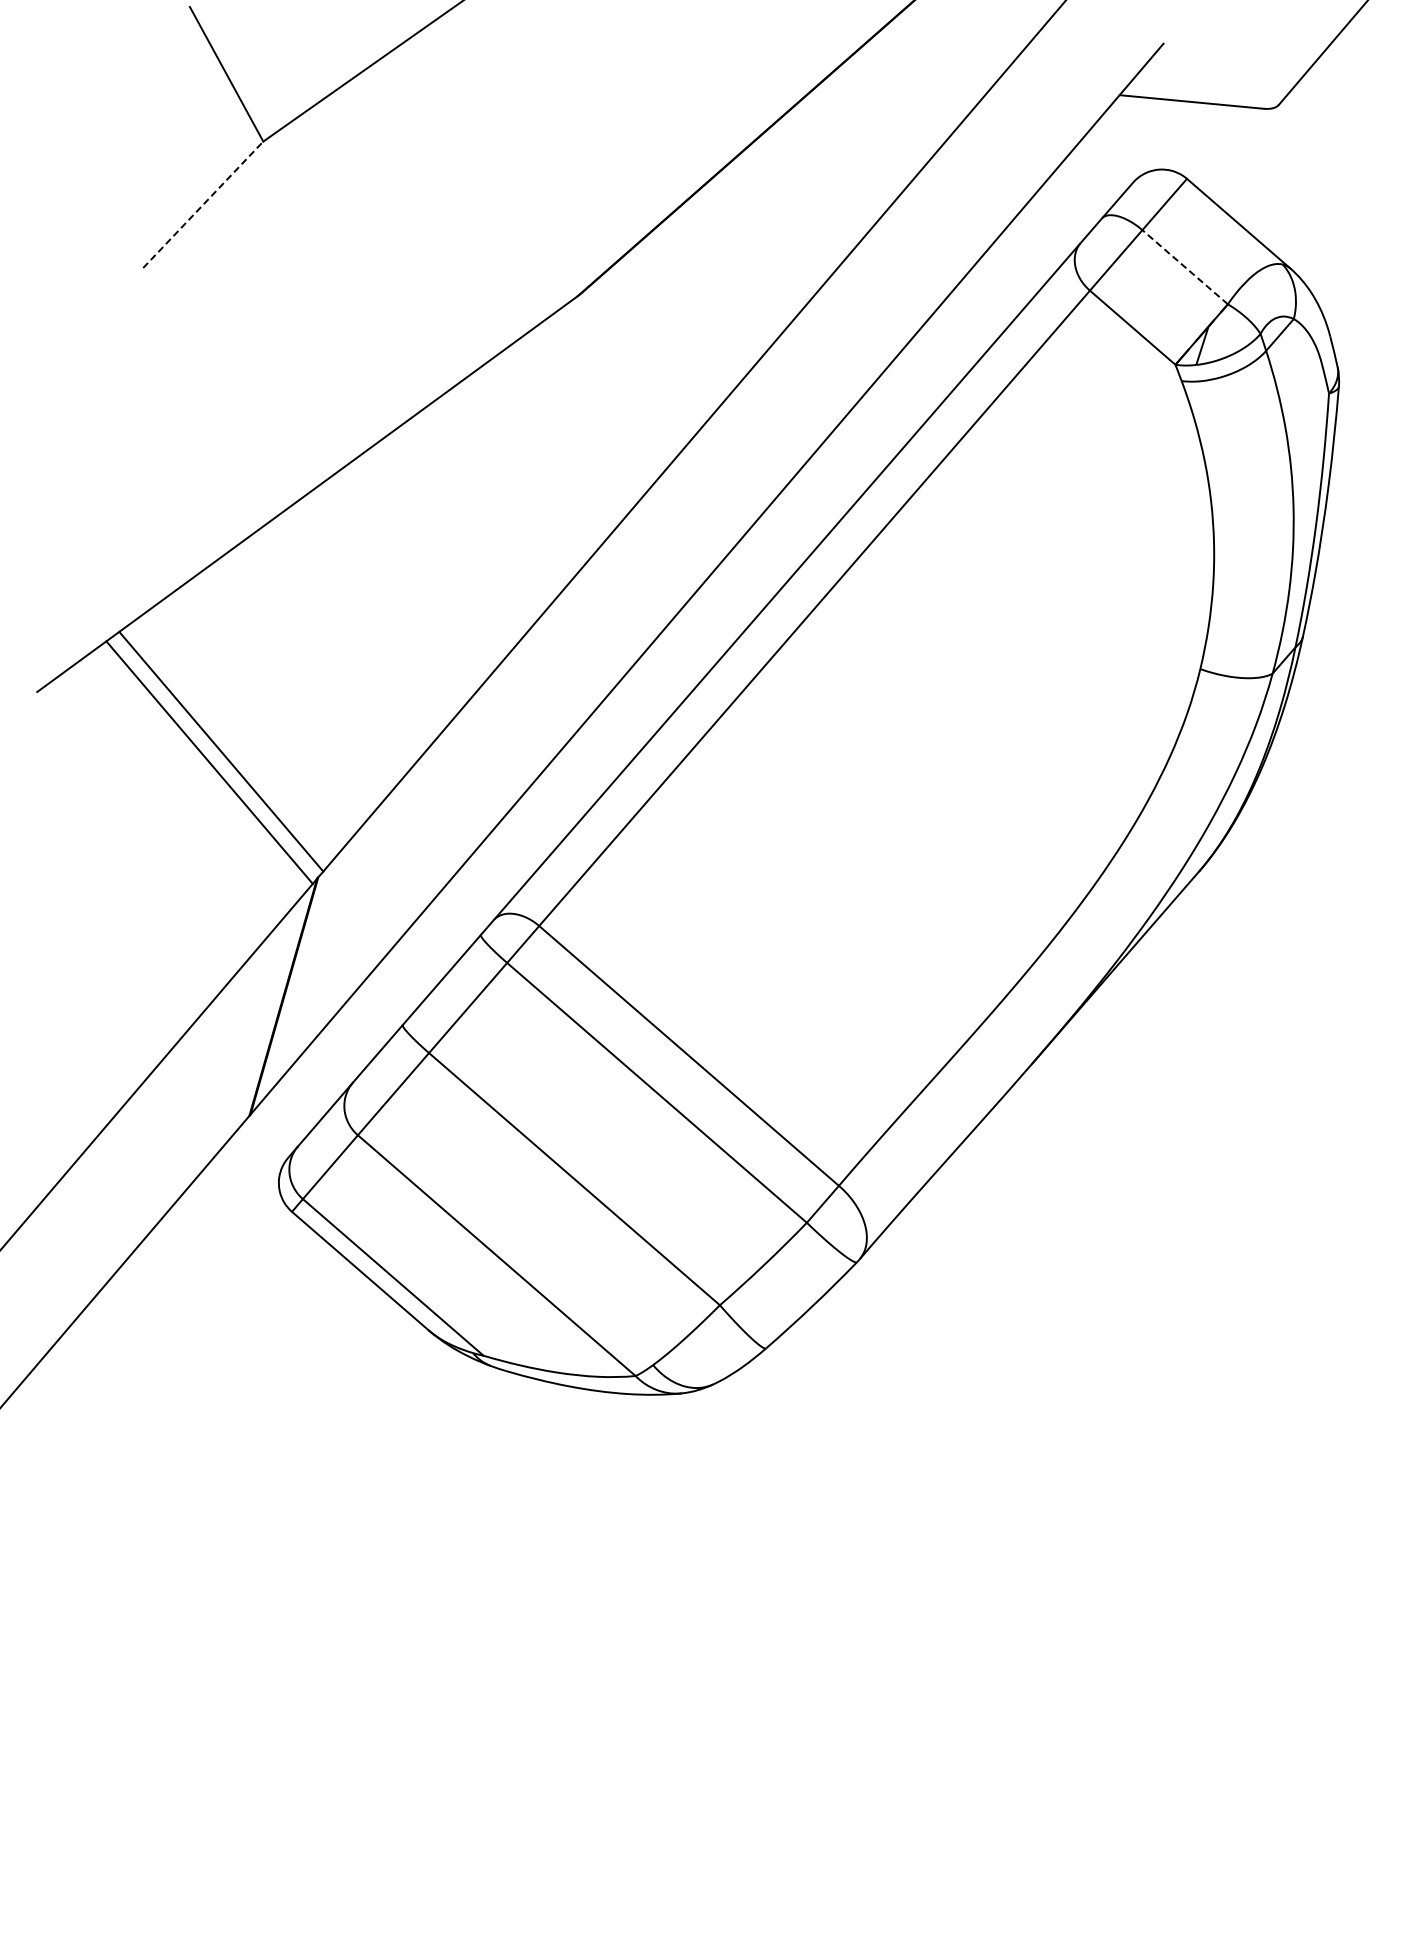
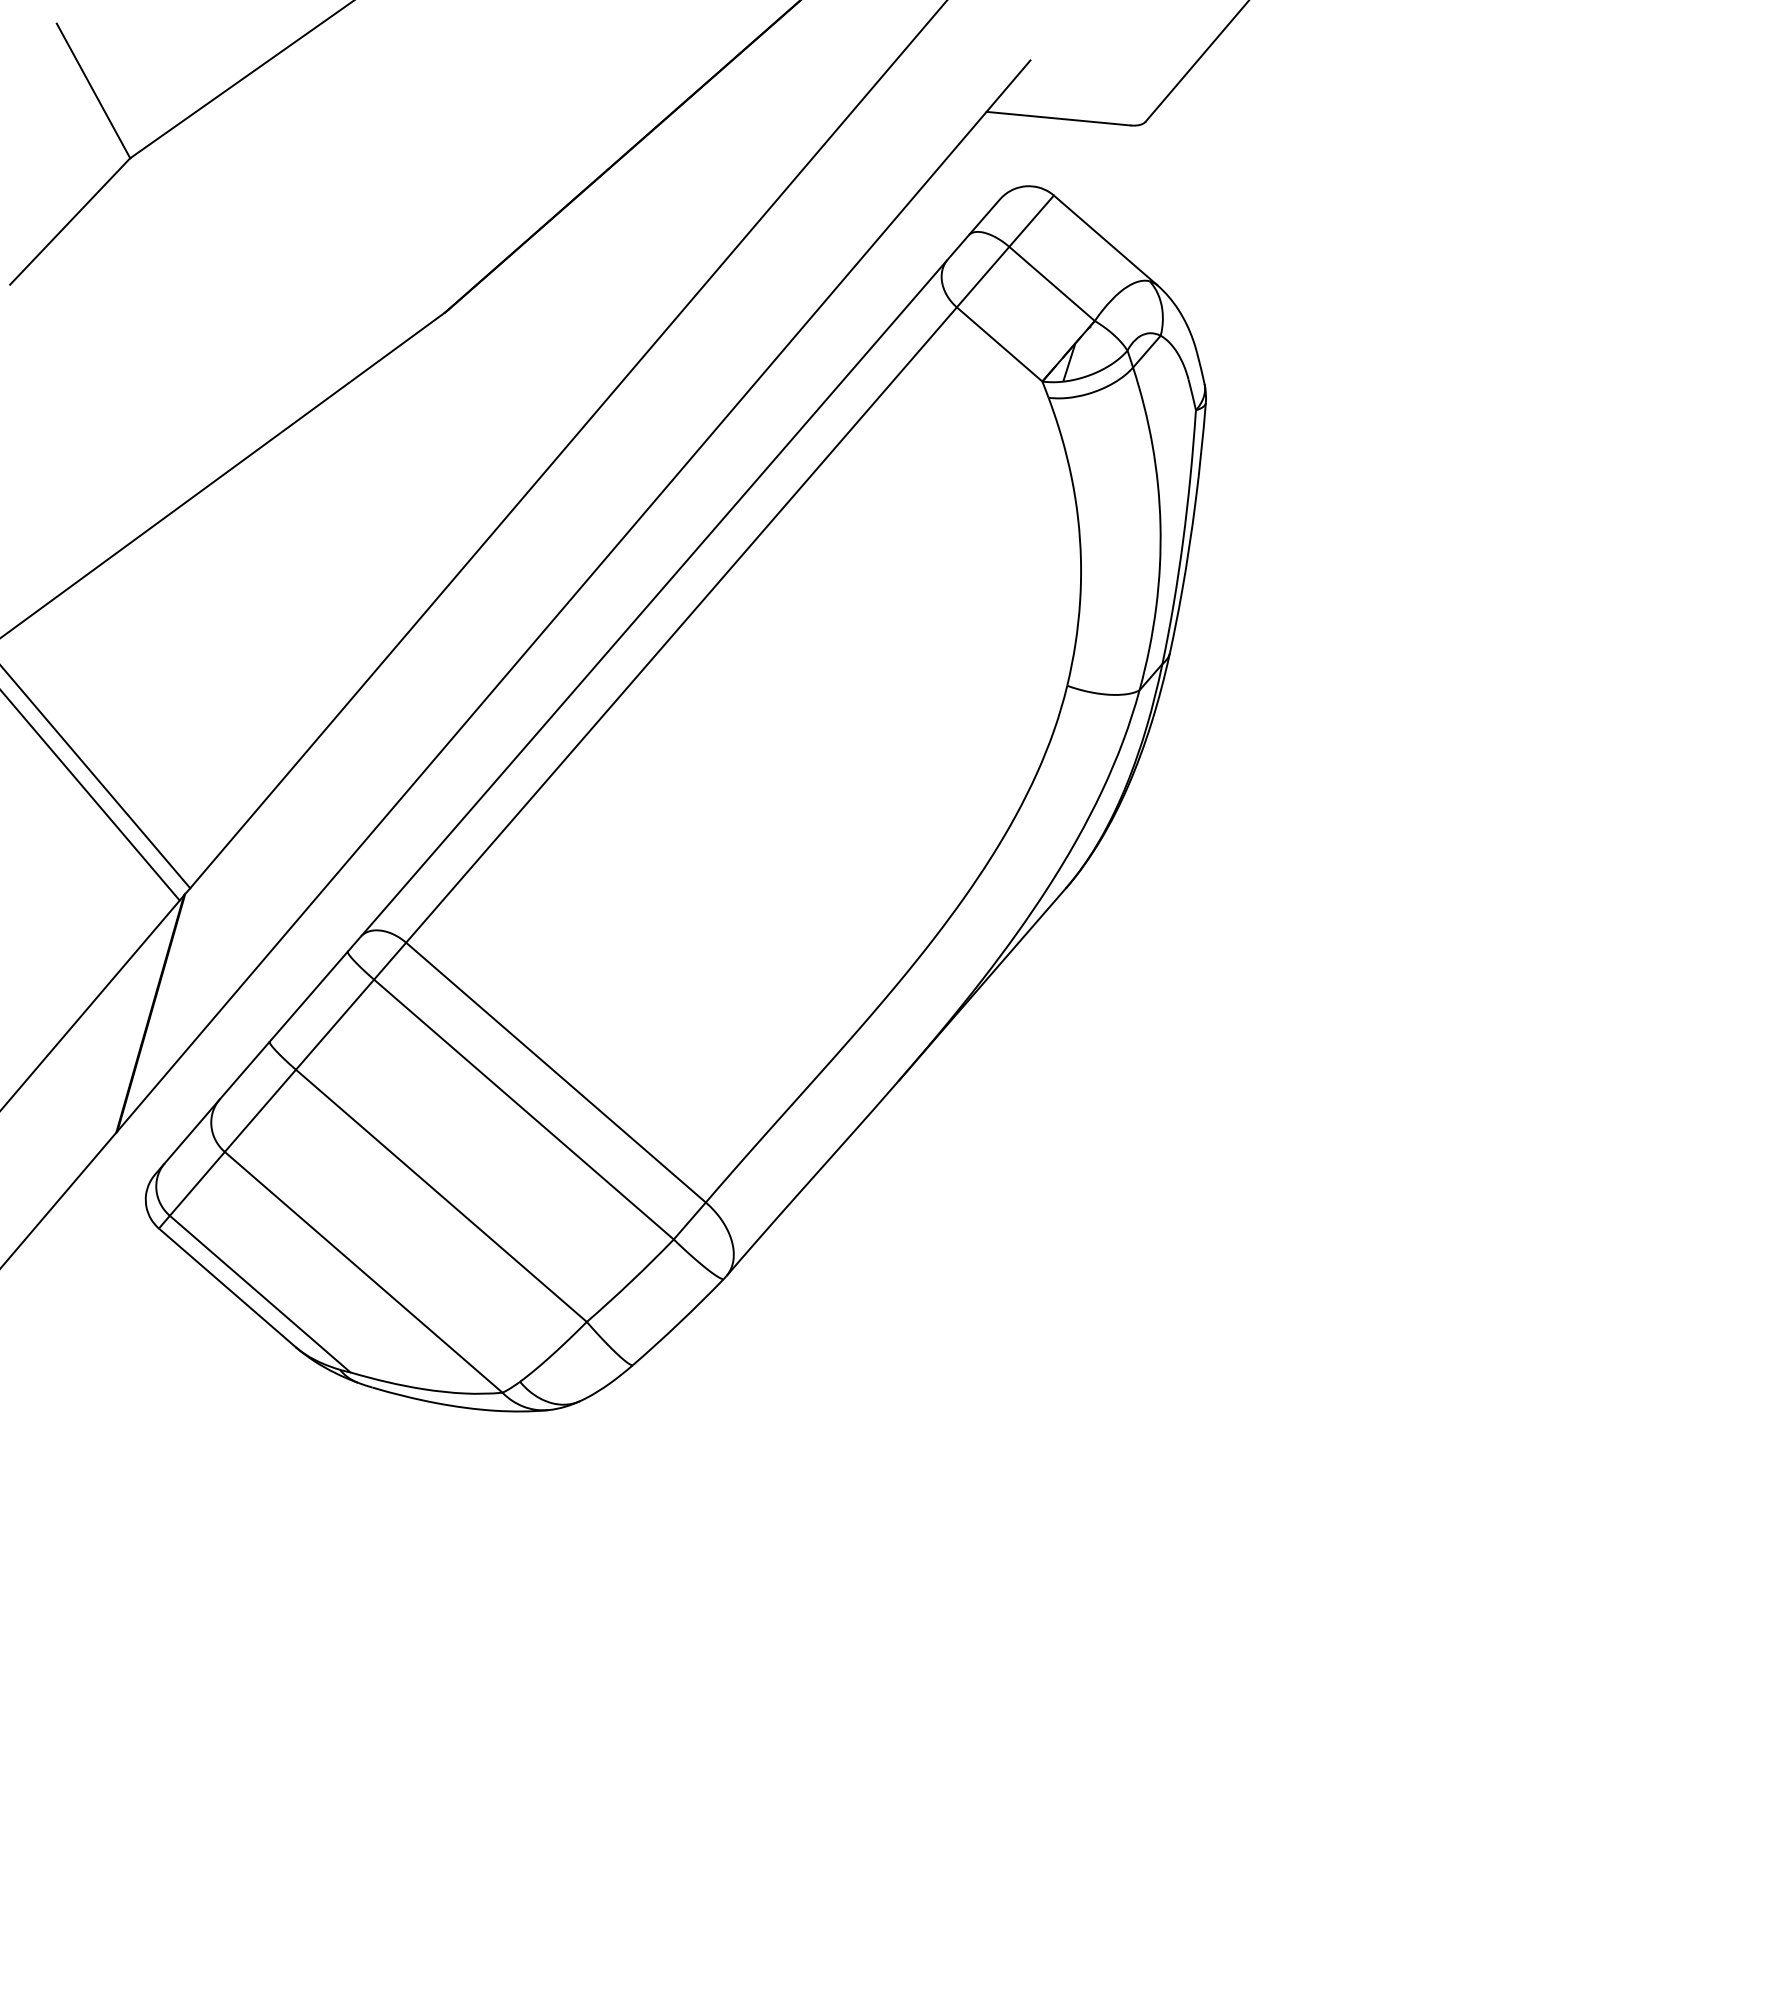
line: (203, 204) -> (70, 221), dashed -> solid
line: (1185, 266) -> (1052, 283), dashed -> solid

